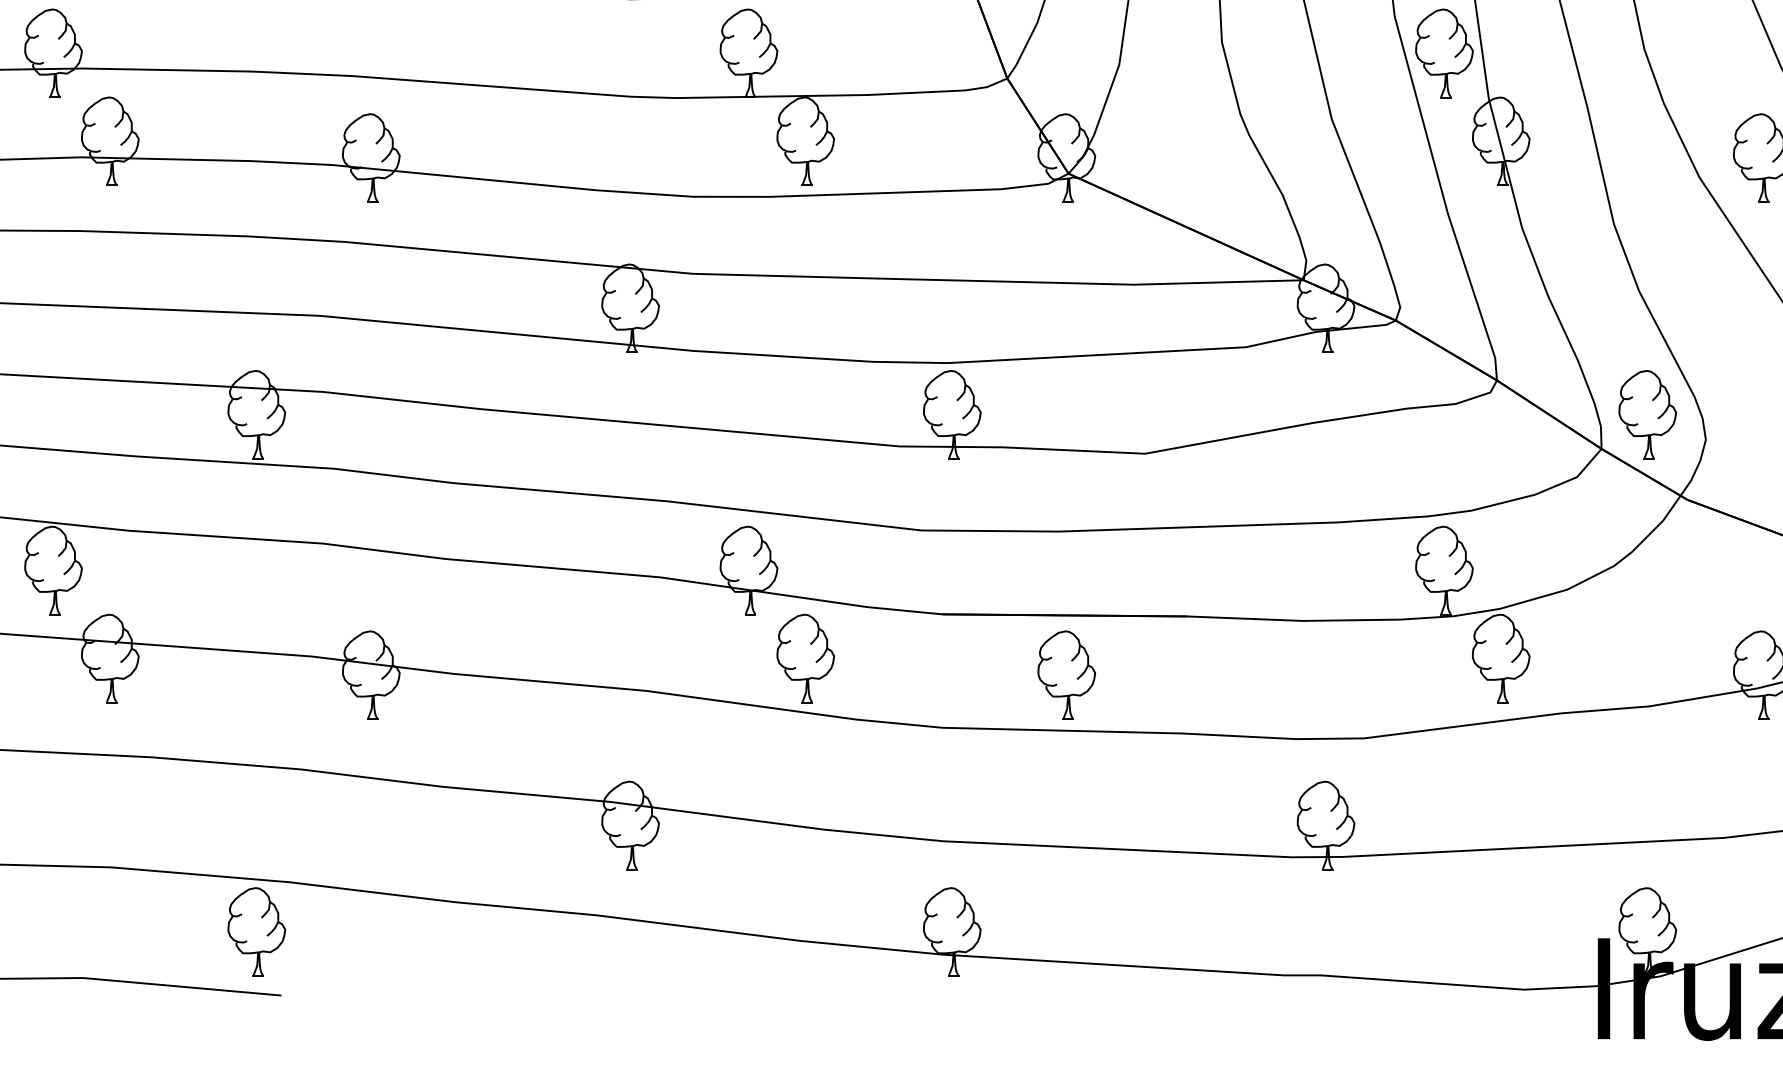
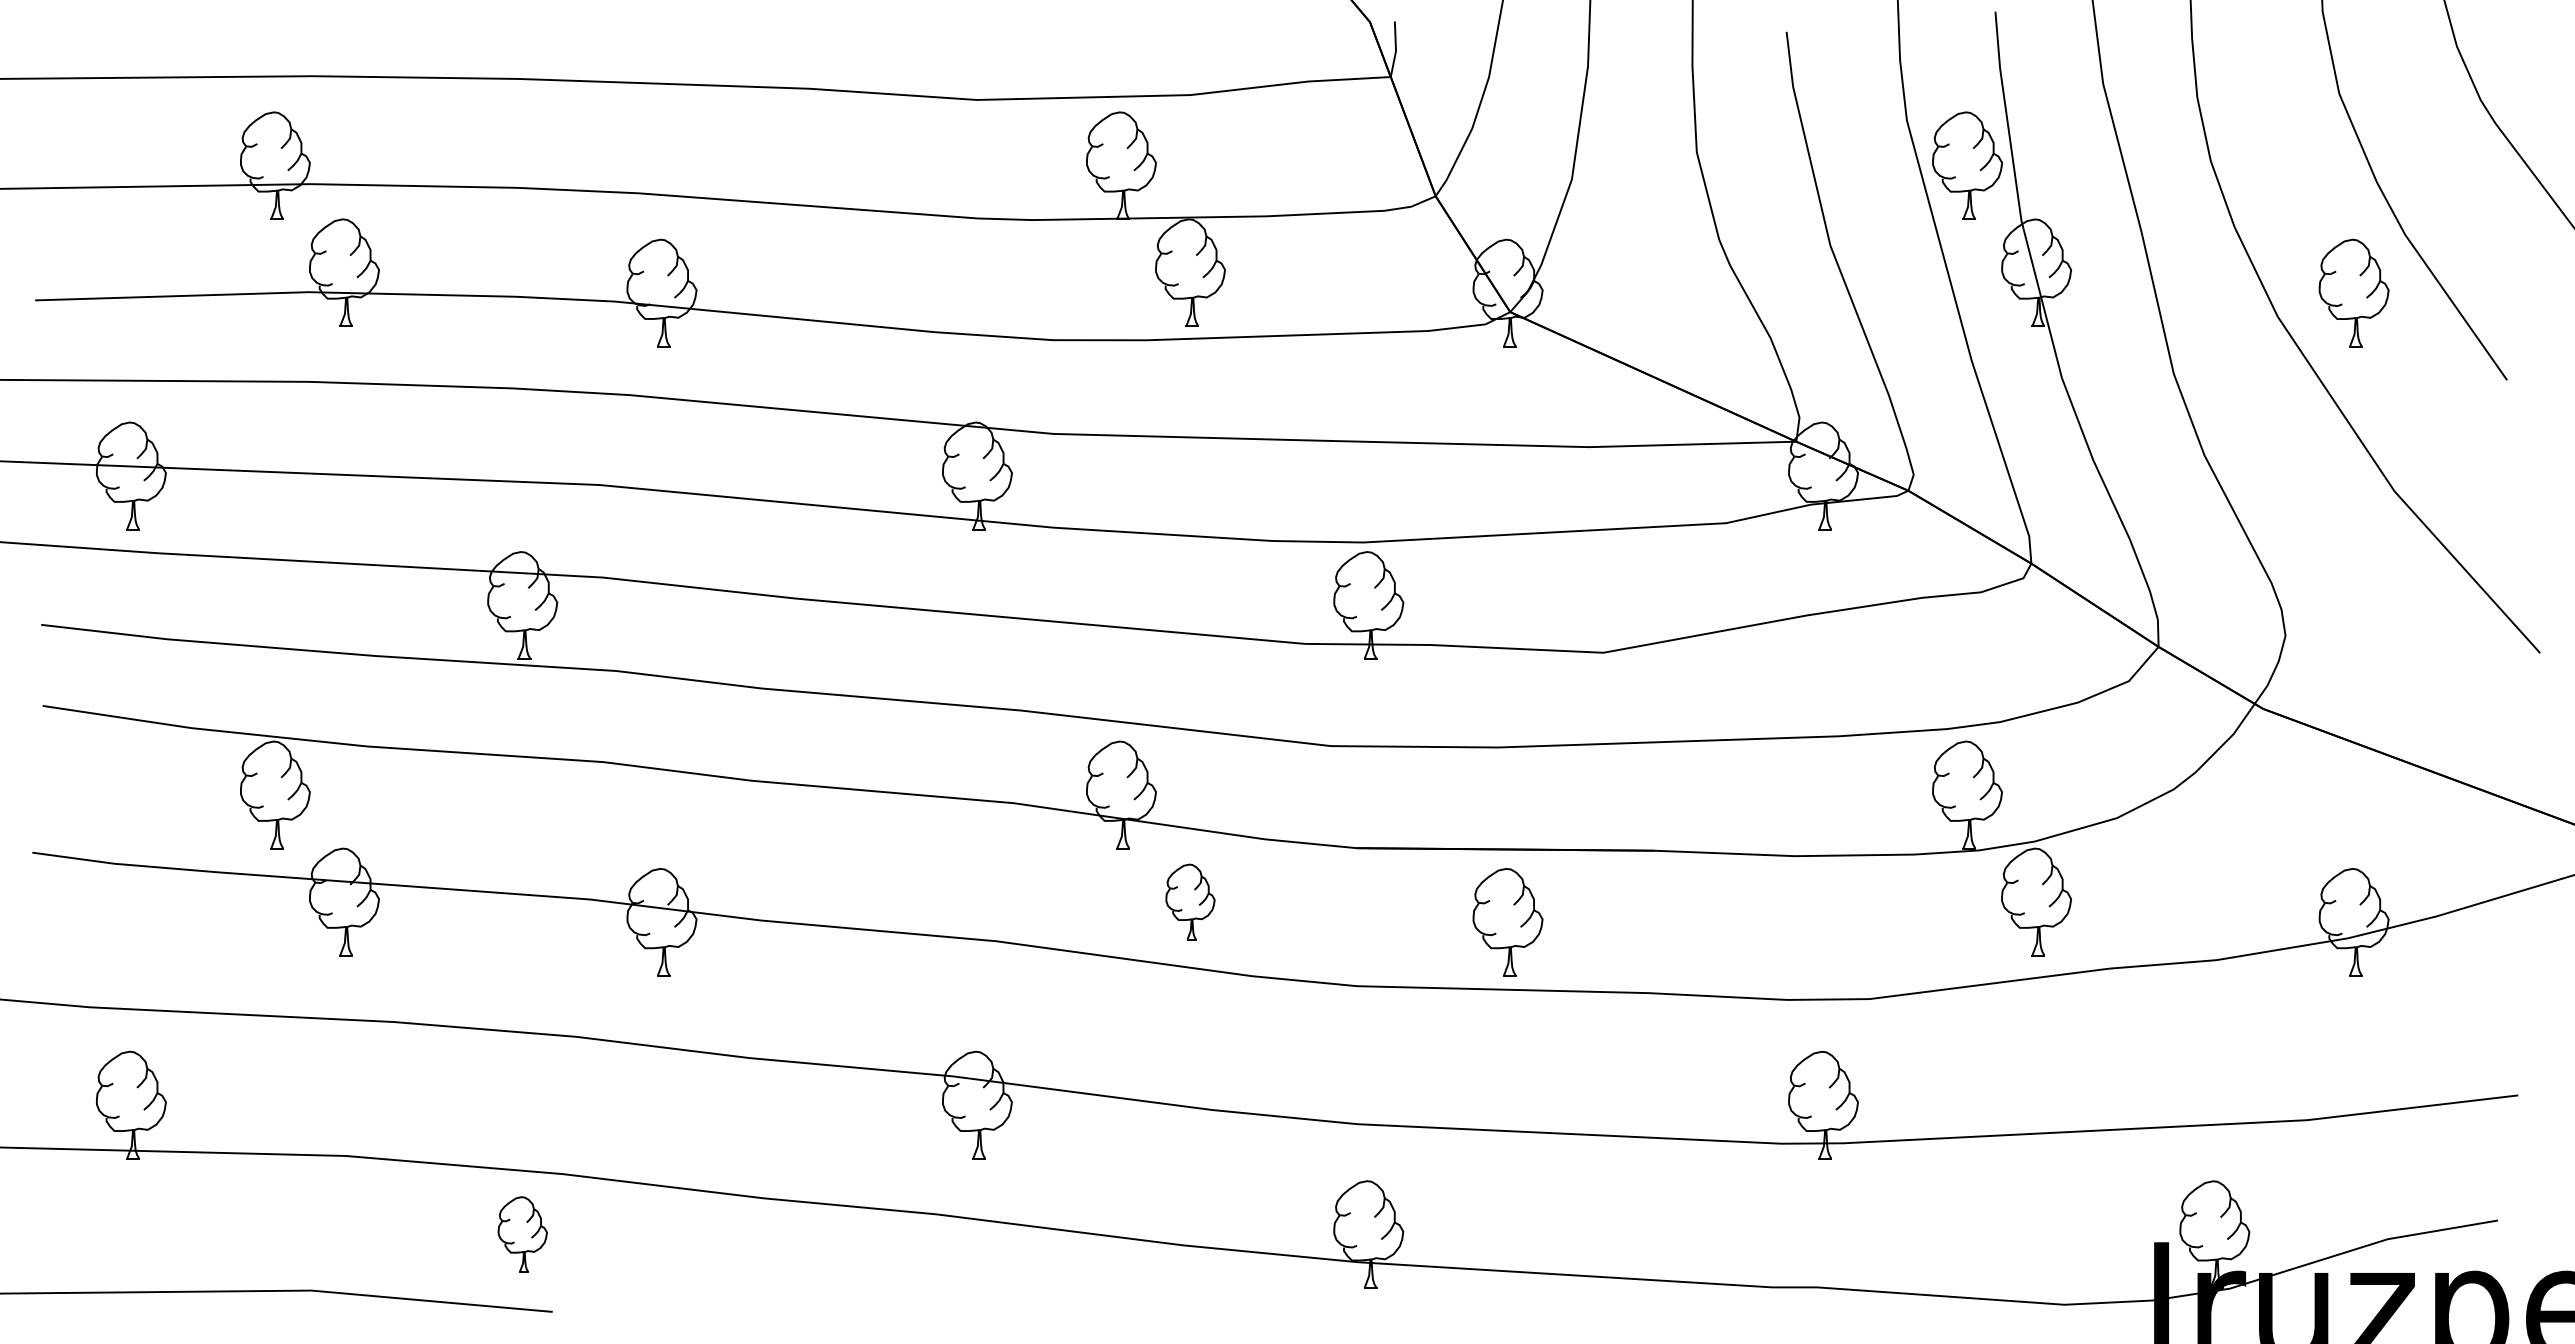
part: (1647, 414) -> (2214, 605), removed
part: (805, 658) -> (1190, 901), size x0.7
part: (256, 931) -> (522, 1234), size x0.7

